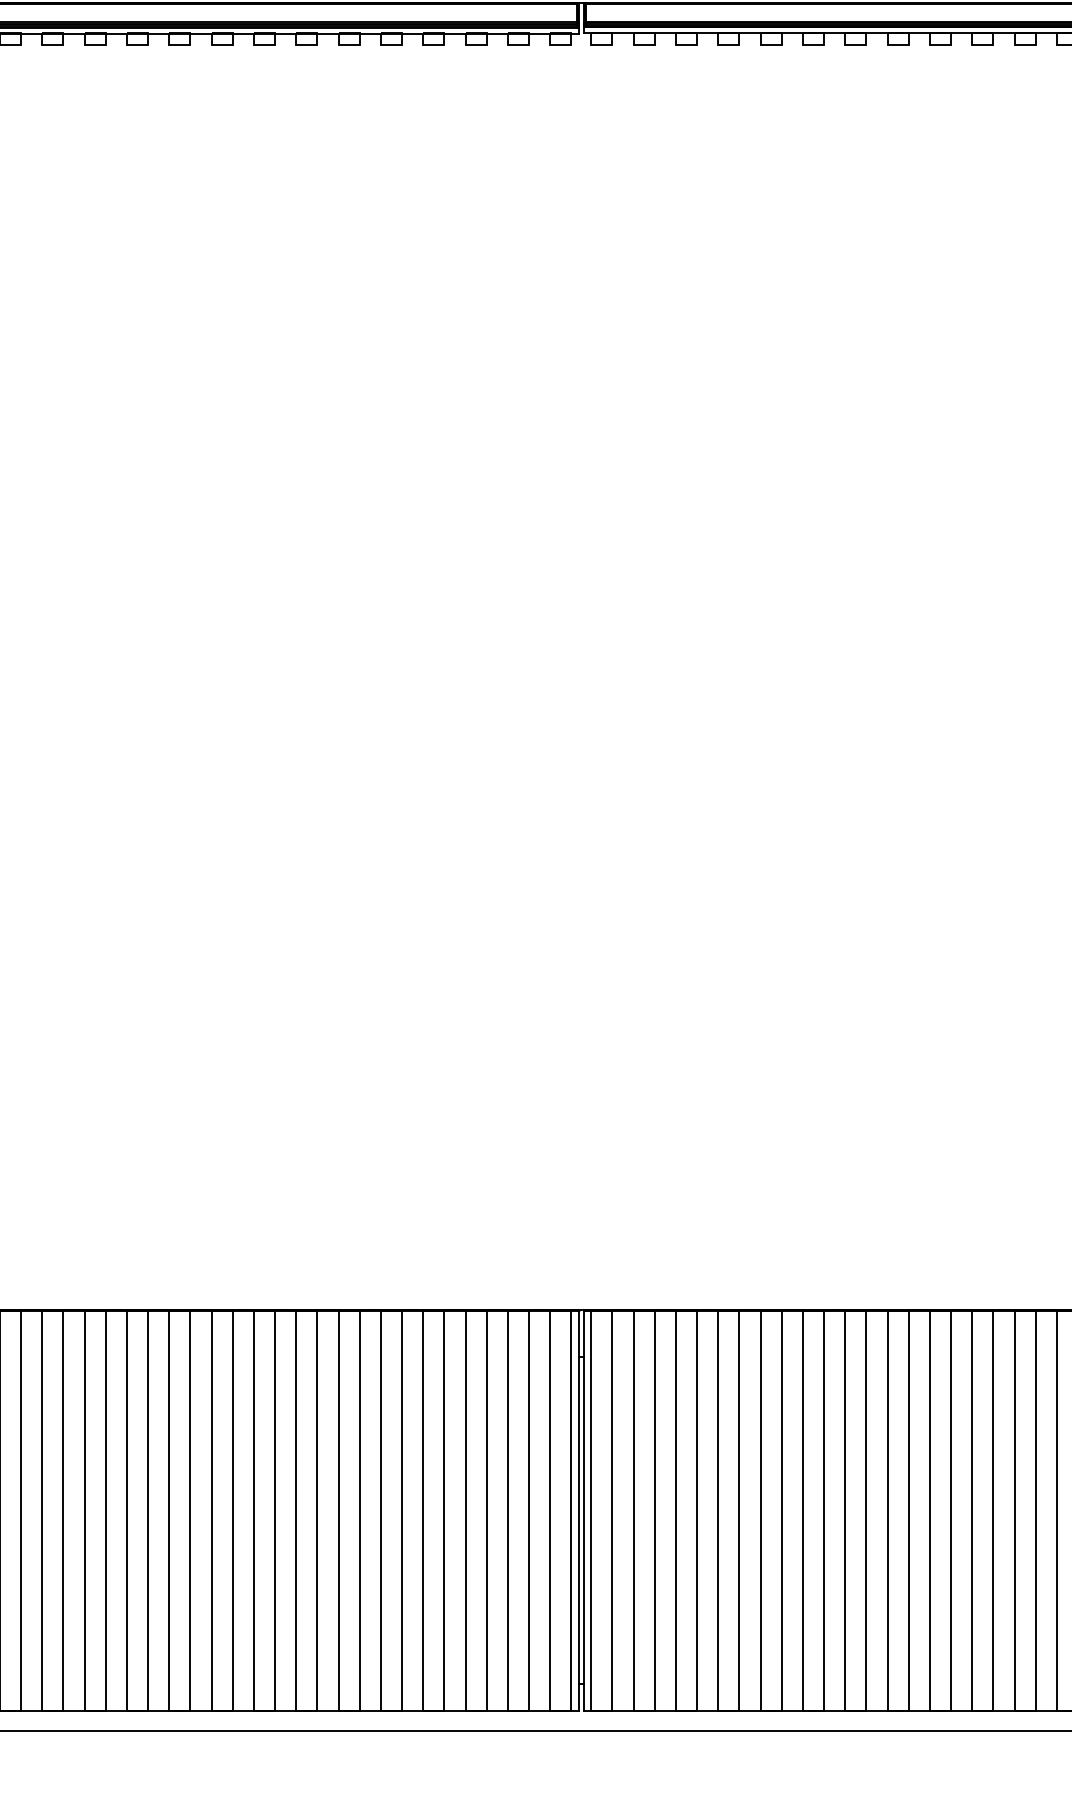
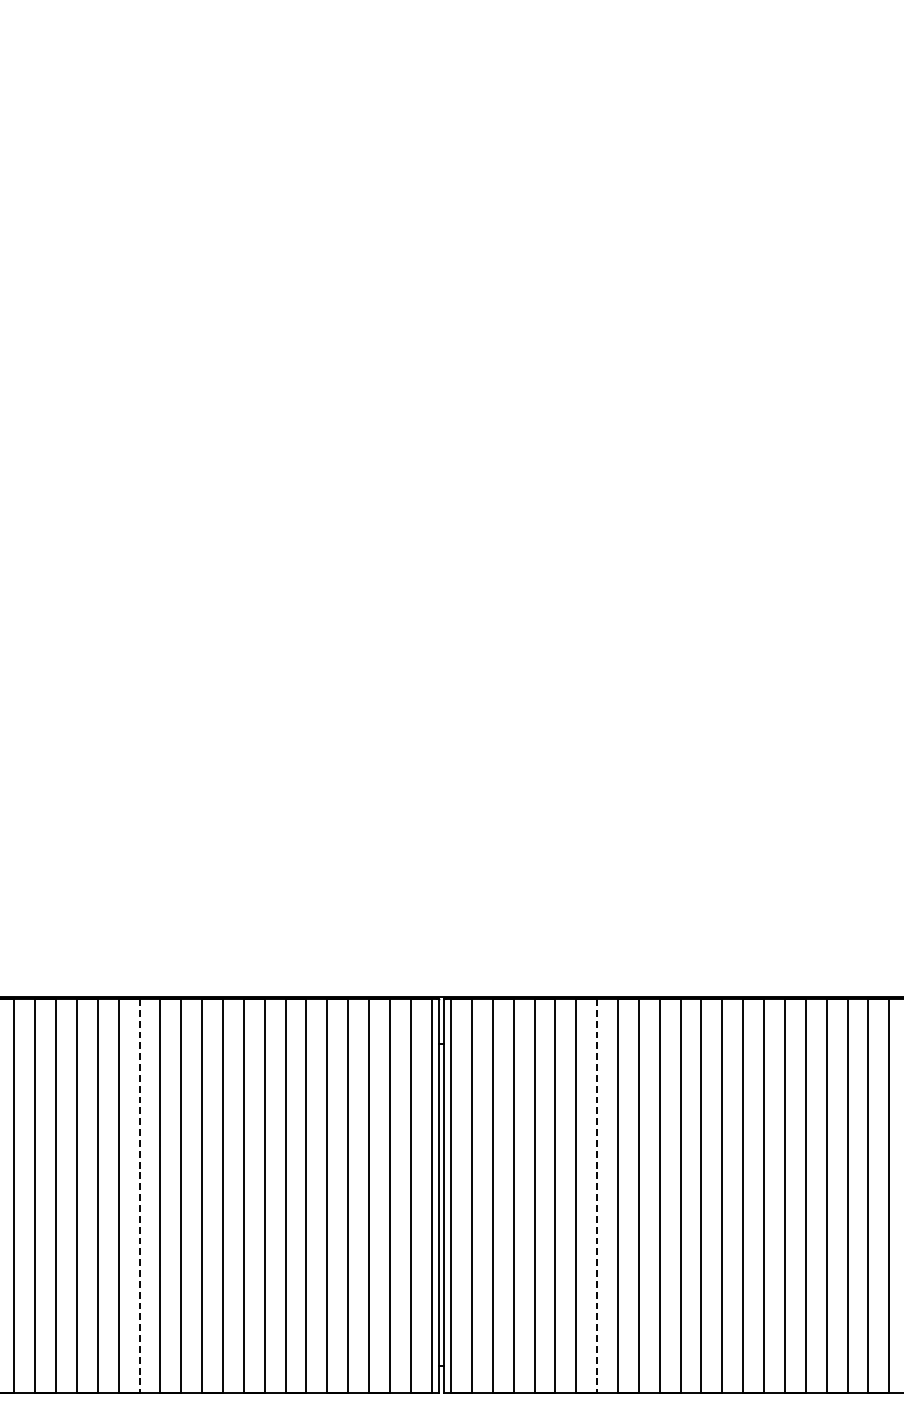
line: (275, 1511) -> (139, 1196), solid -> dashed
line: (739, 1511) -> (597, 1196), solid -> dashed

